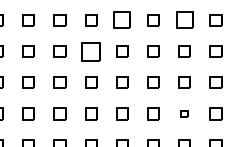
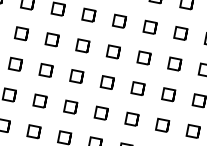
part: (122, 20) -> (119, 21), size x0.71
part: (184, 20) -> (180, 33), size x0.71
part: (91, 51) -> (83, 45), size x0.62
part: (184, 113) -> (162, 124), size x1.67

